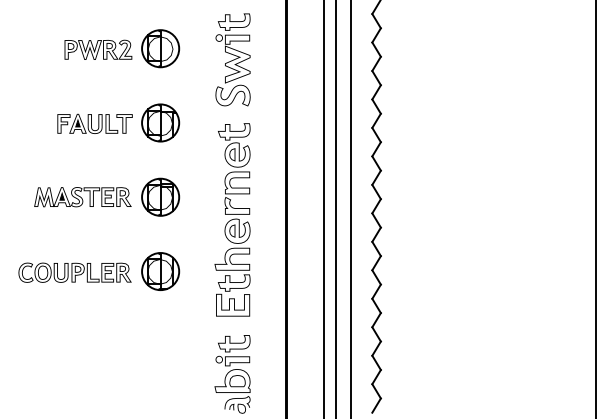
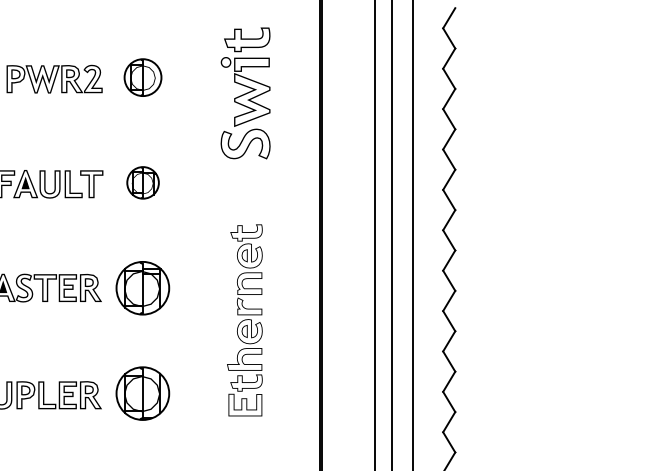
part: (160, 48) -> (142, 77), size x0.7
part: (160, 122) -> (142, 182), size x0.6
part: (232, 219) -> (244, 319), size x0.7

